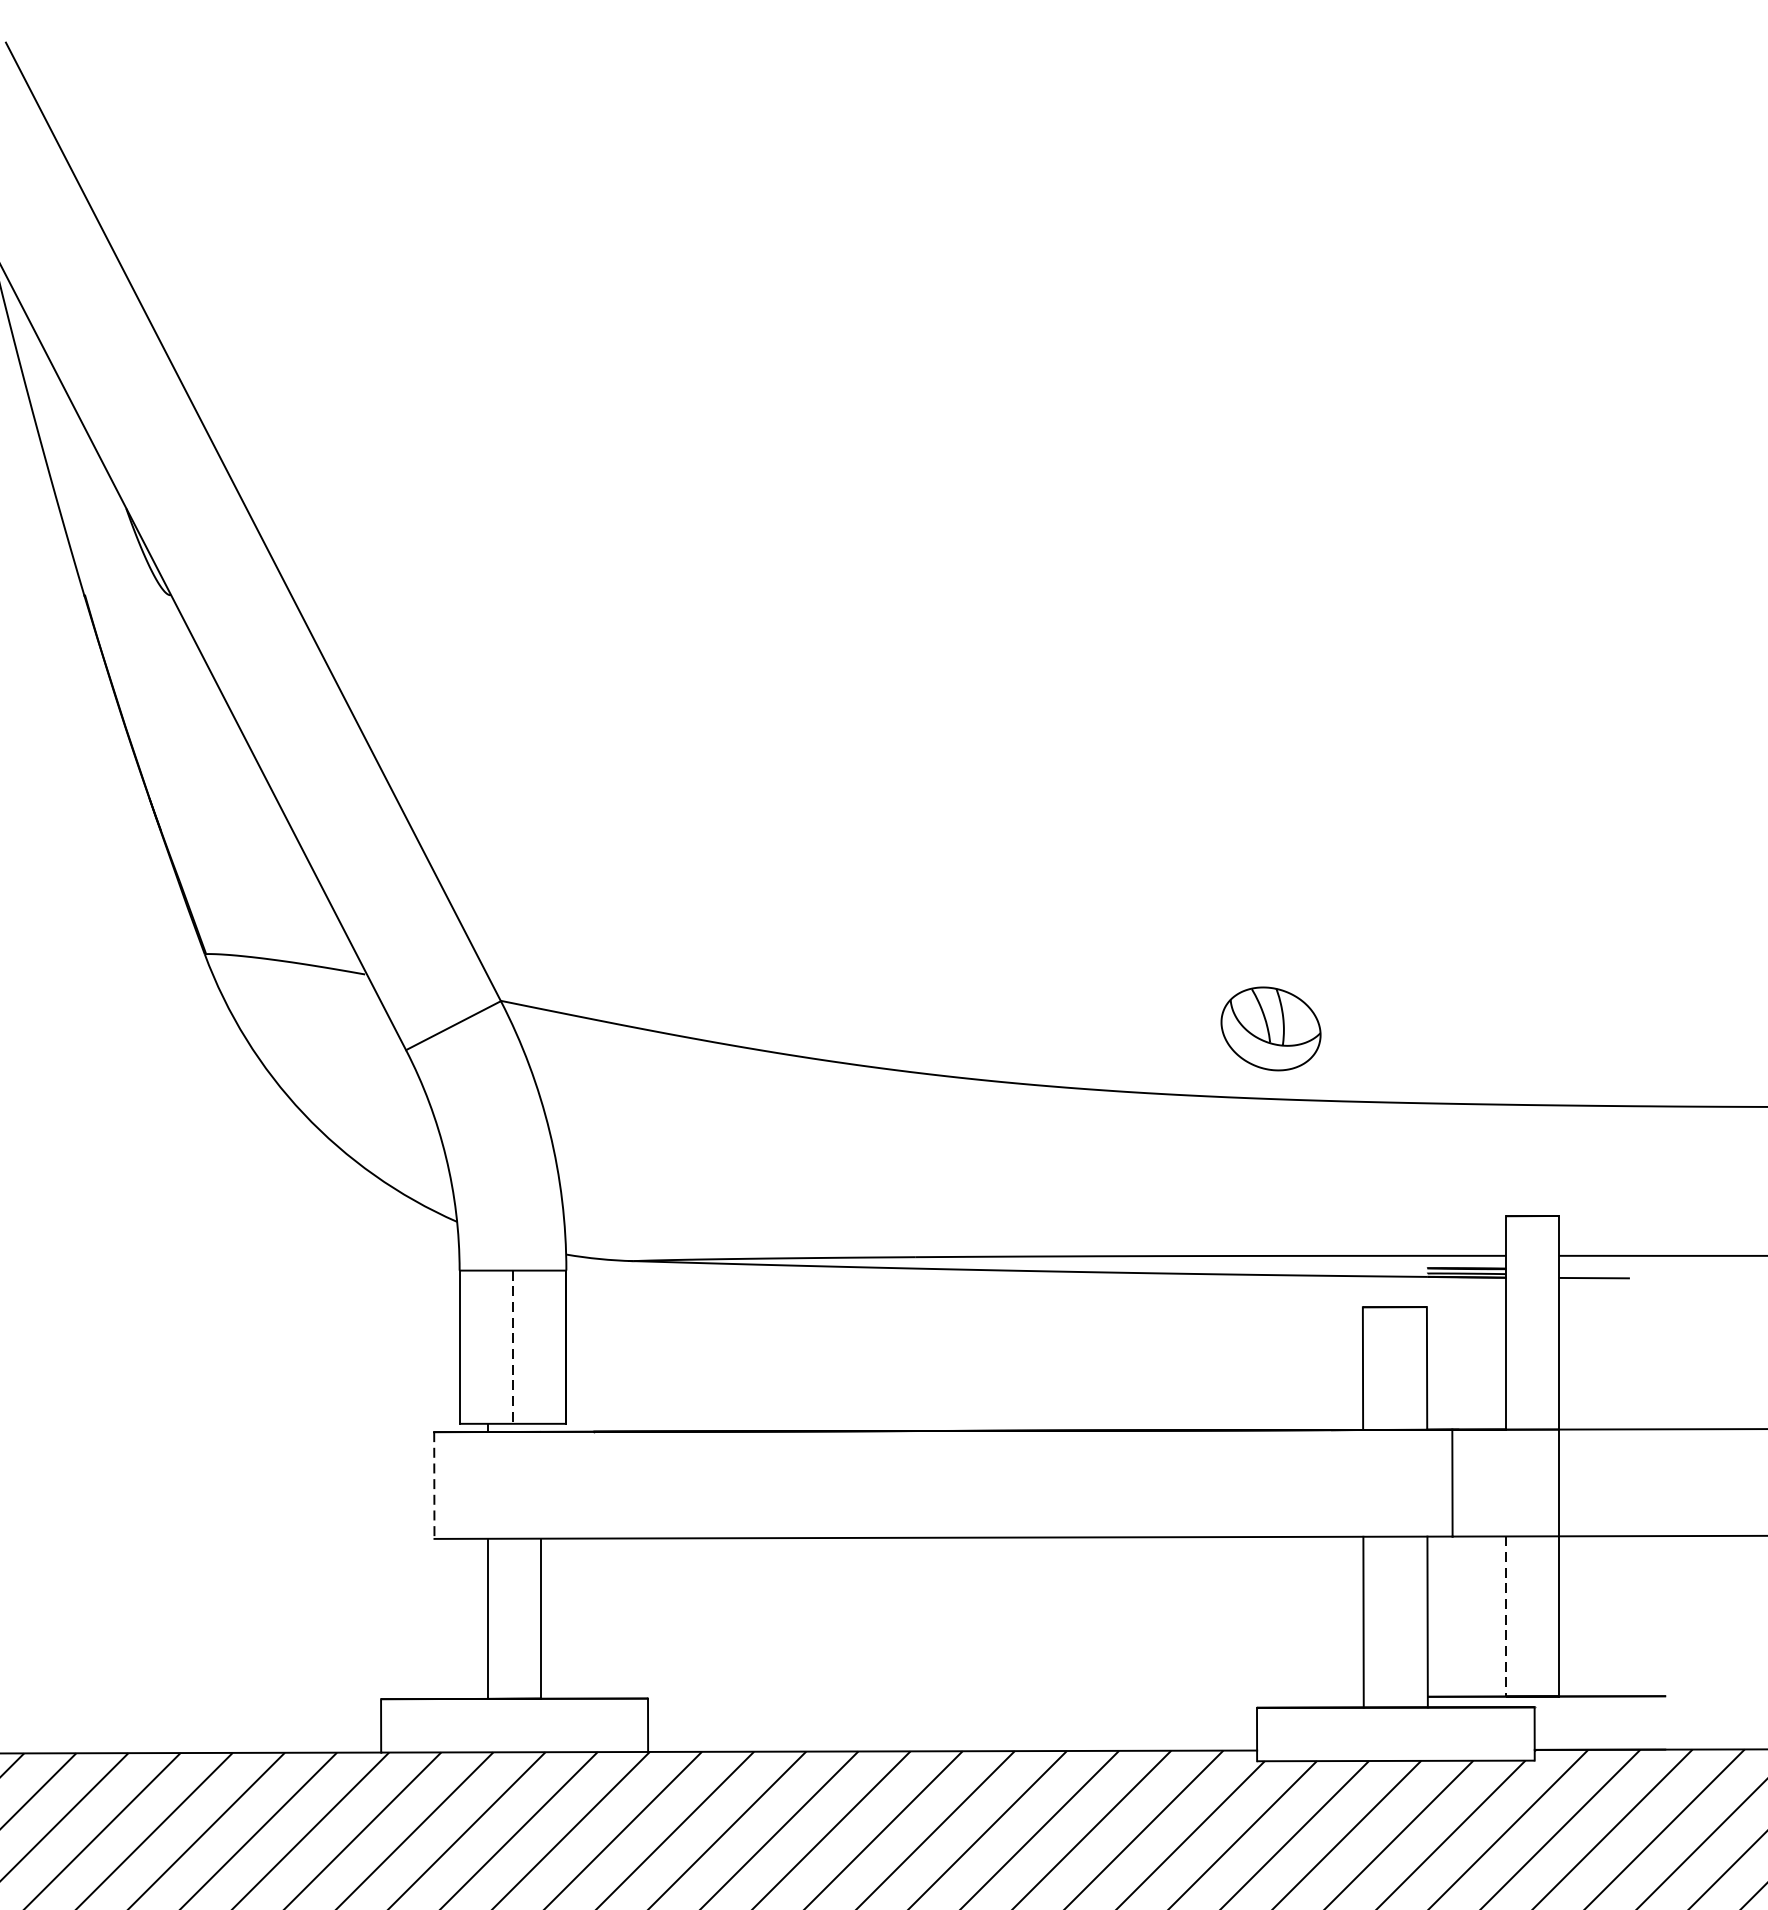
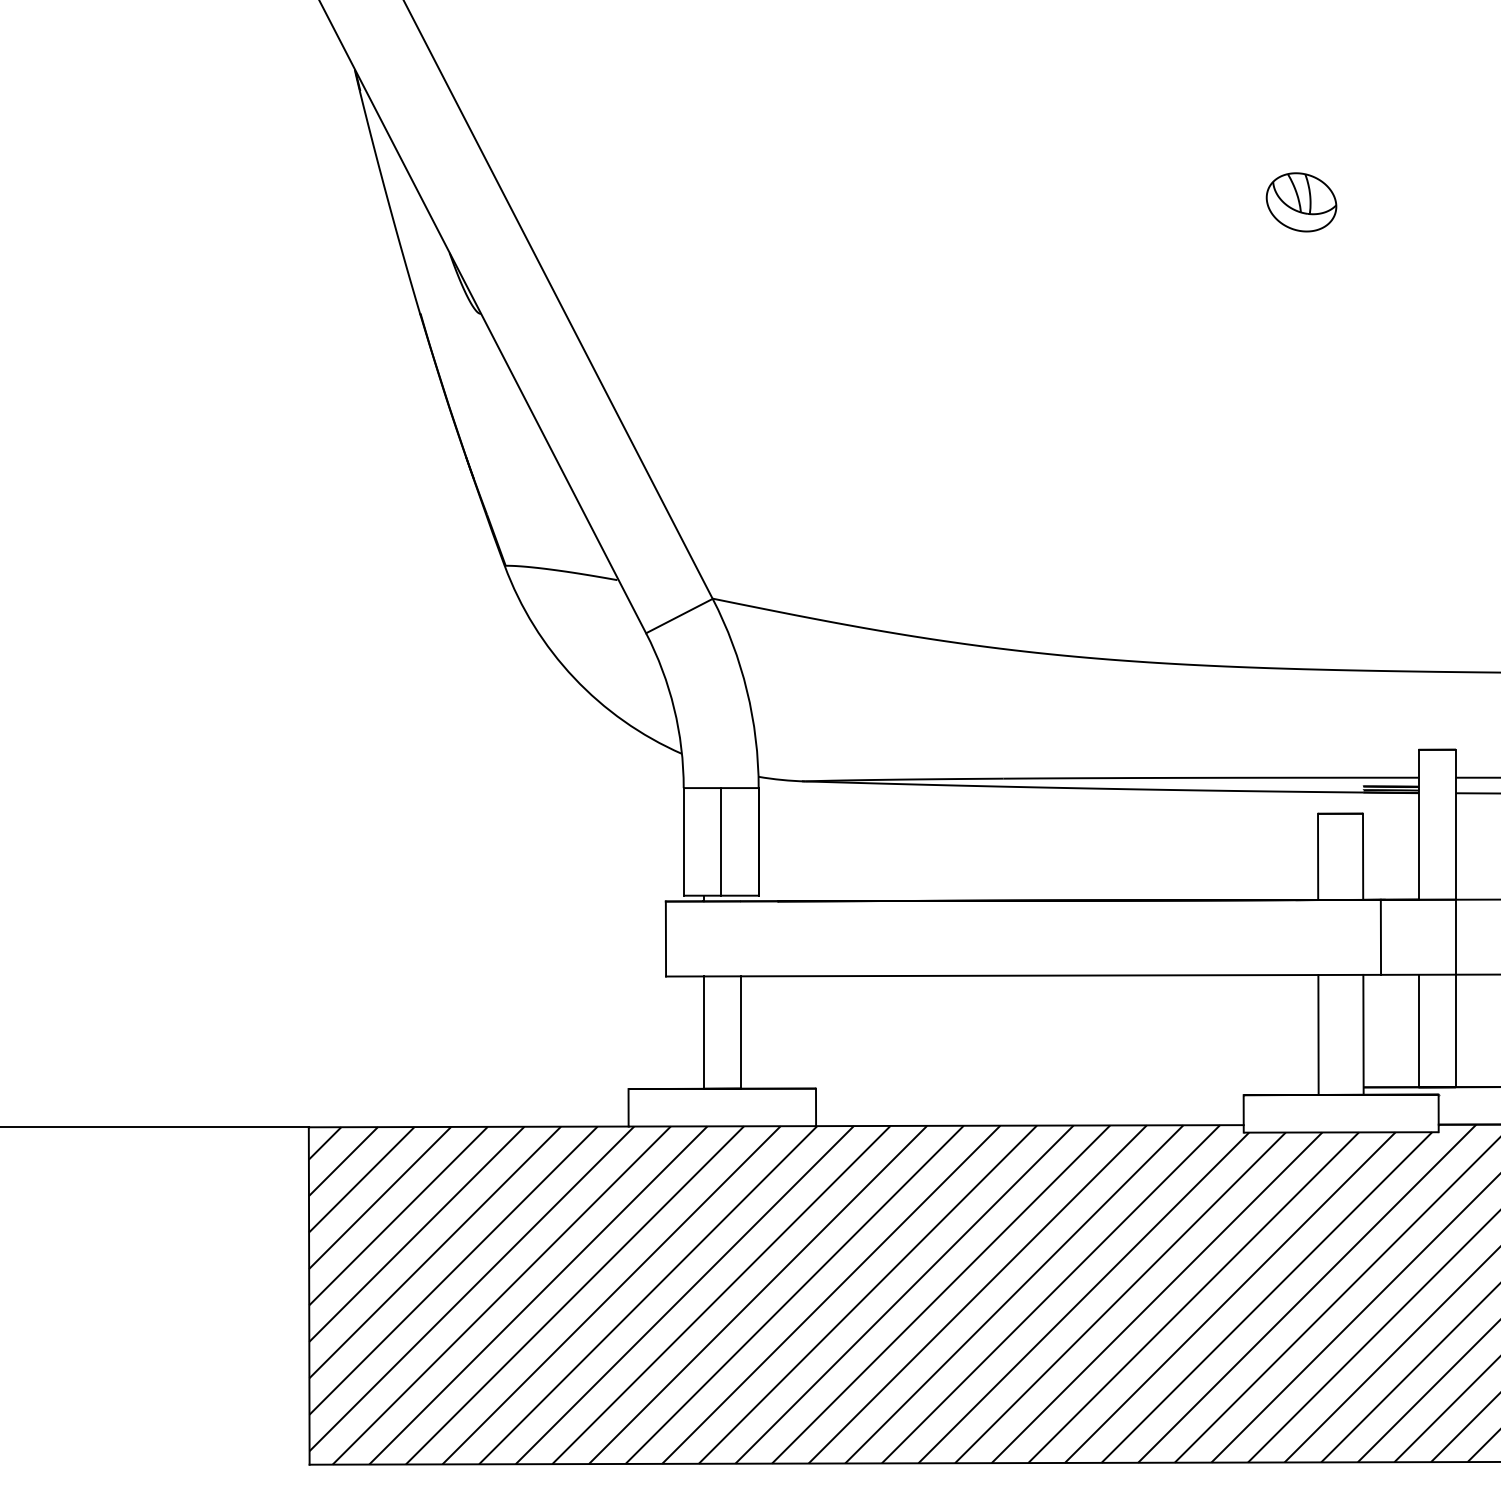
part: (1271, 1029) -> (1301, 202), moved
line: (513, 1346) -> (721, 841), dashed -> solid
line: (433, 1486) -> (665, 939), dashed -> solid
line: (1505, 1617) -> (1418, 1031), dashed -> solid

